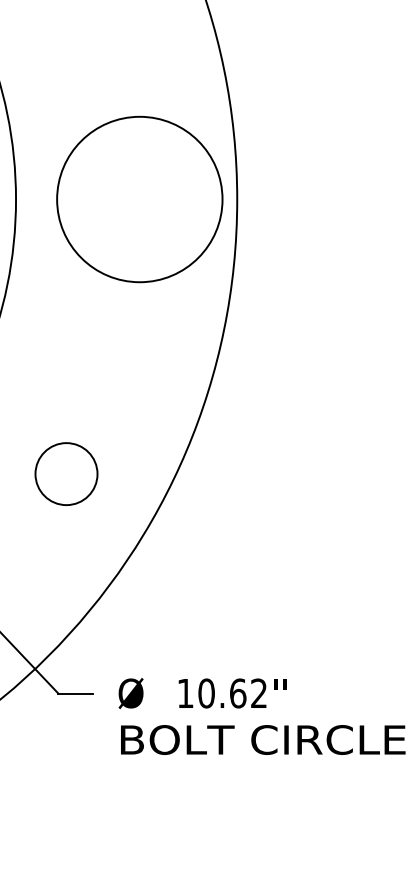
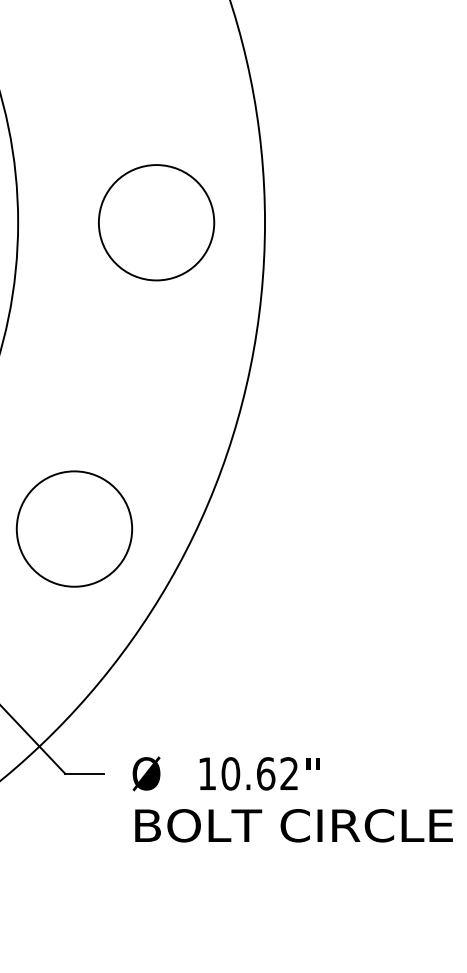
circle: (140, 199) -> (156, 222), size x0.62
circle: (66, 473) -> (74, 528), size x1.67

